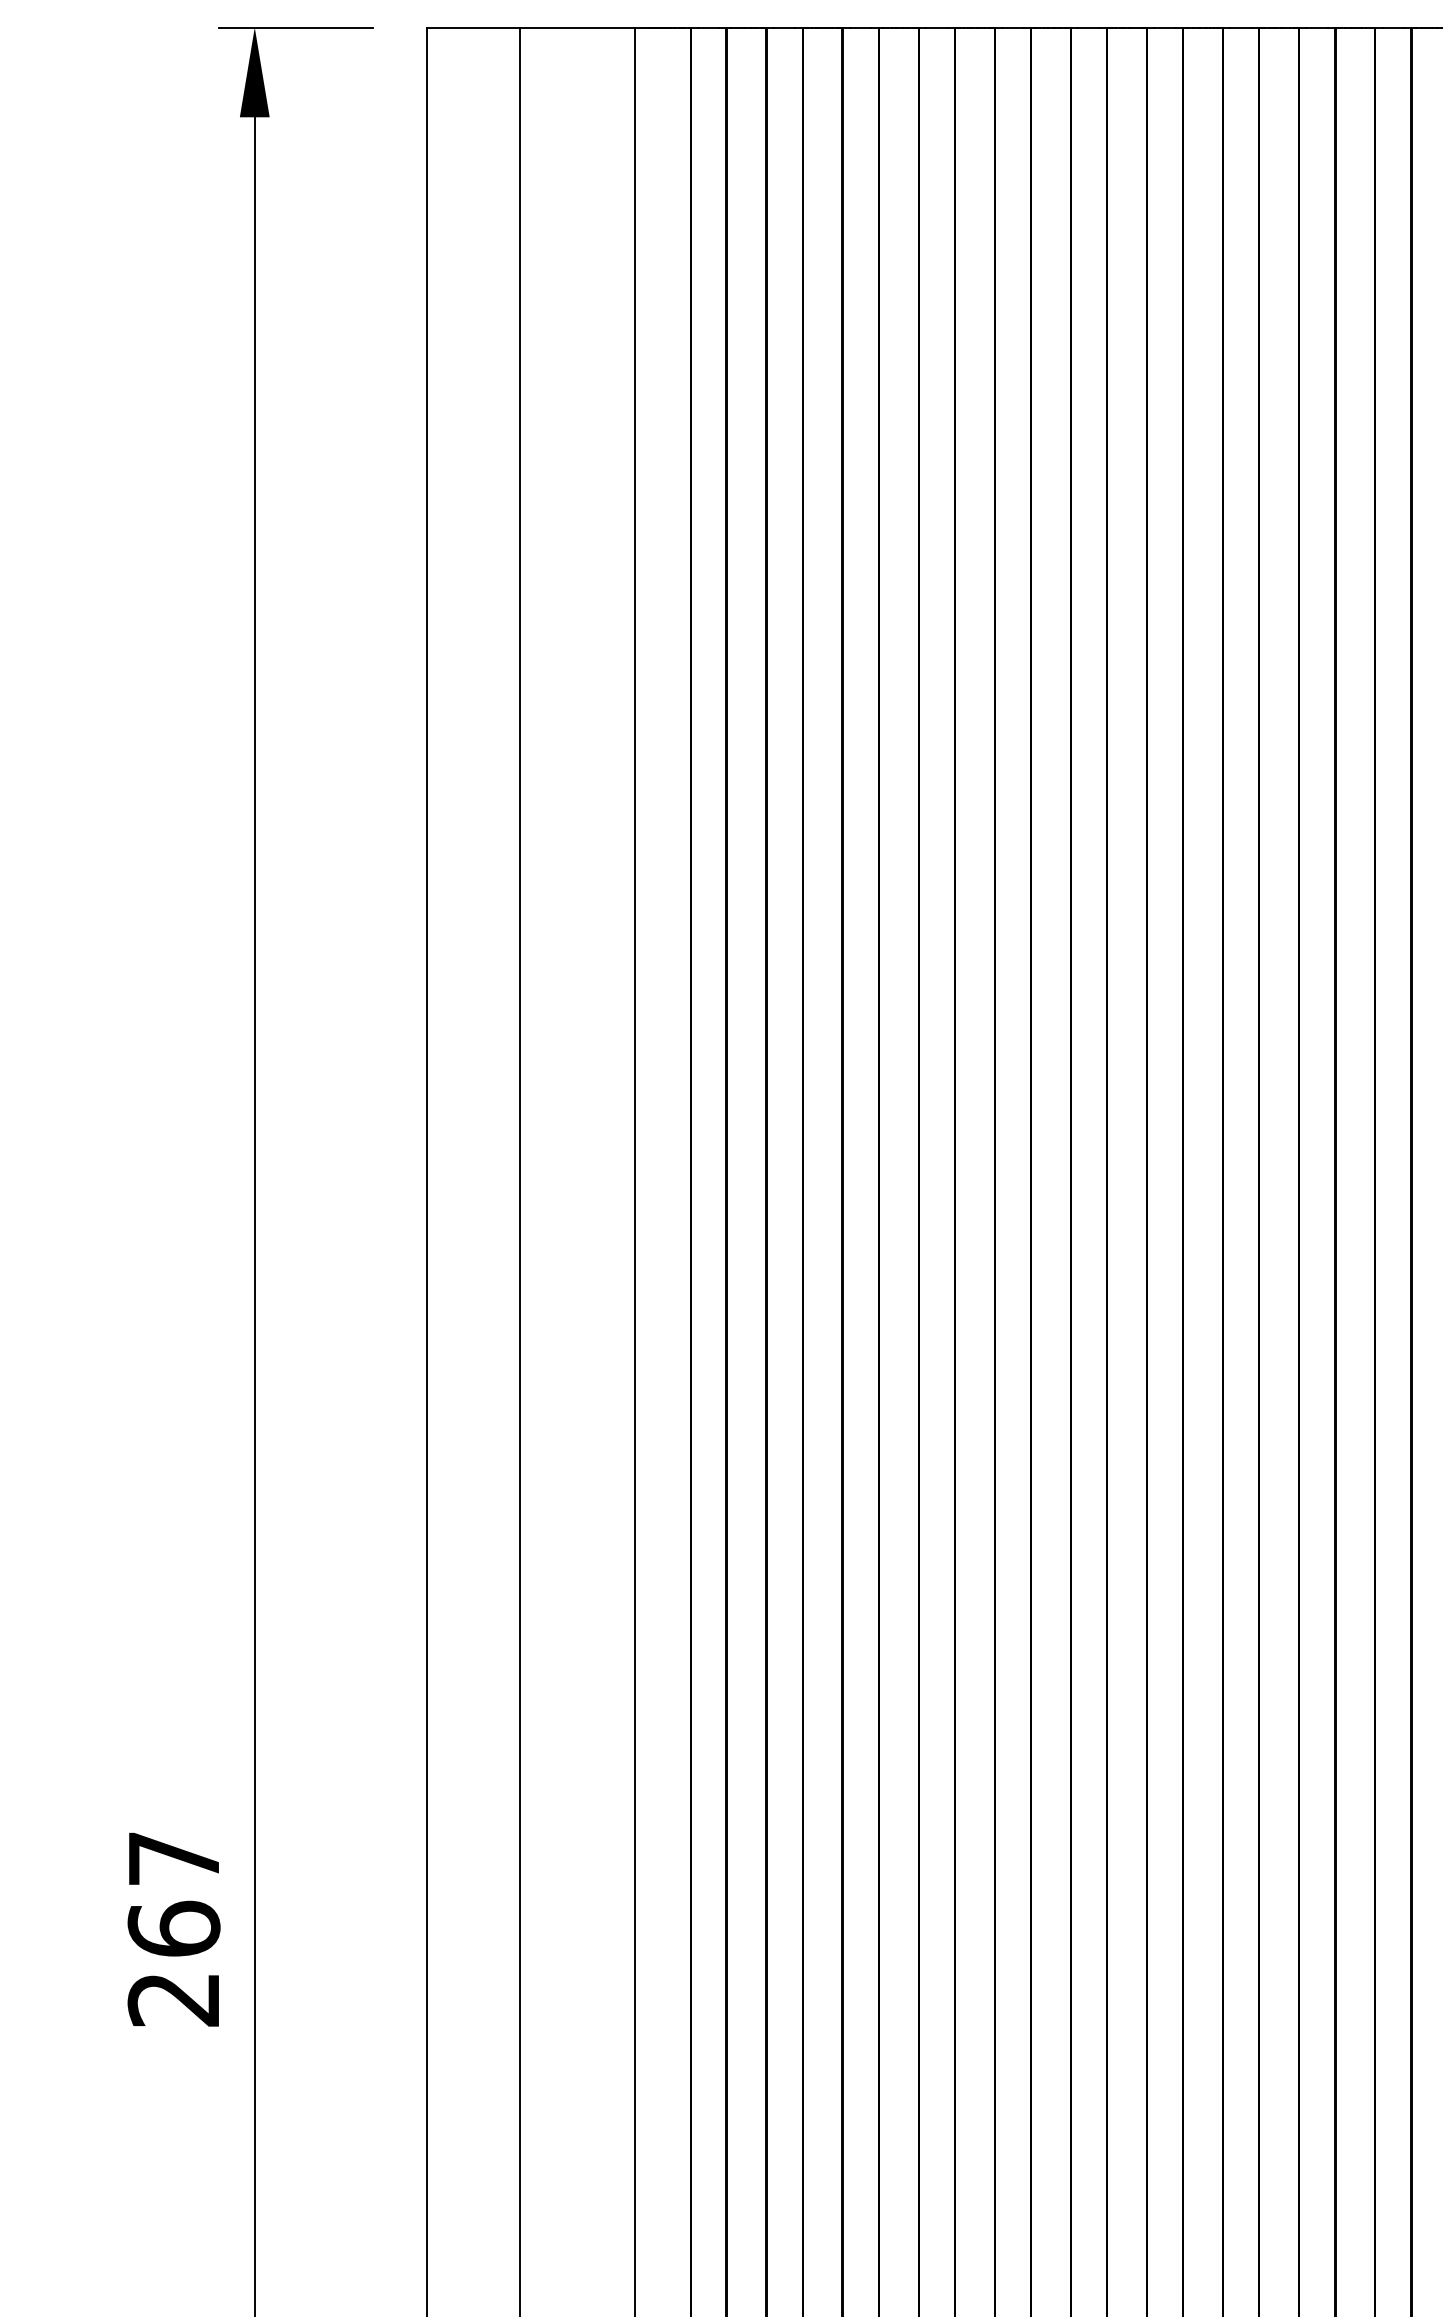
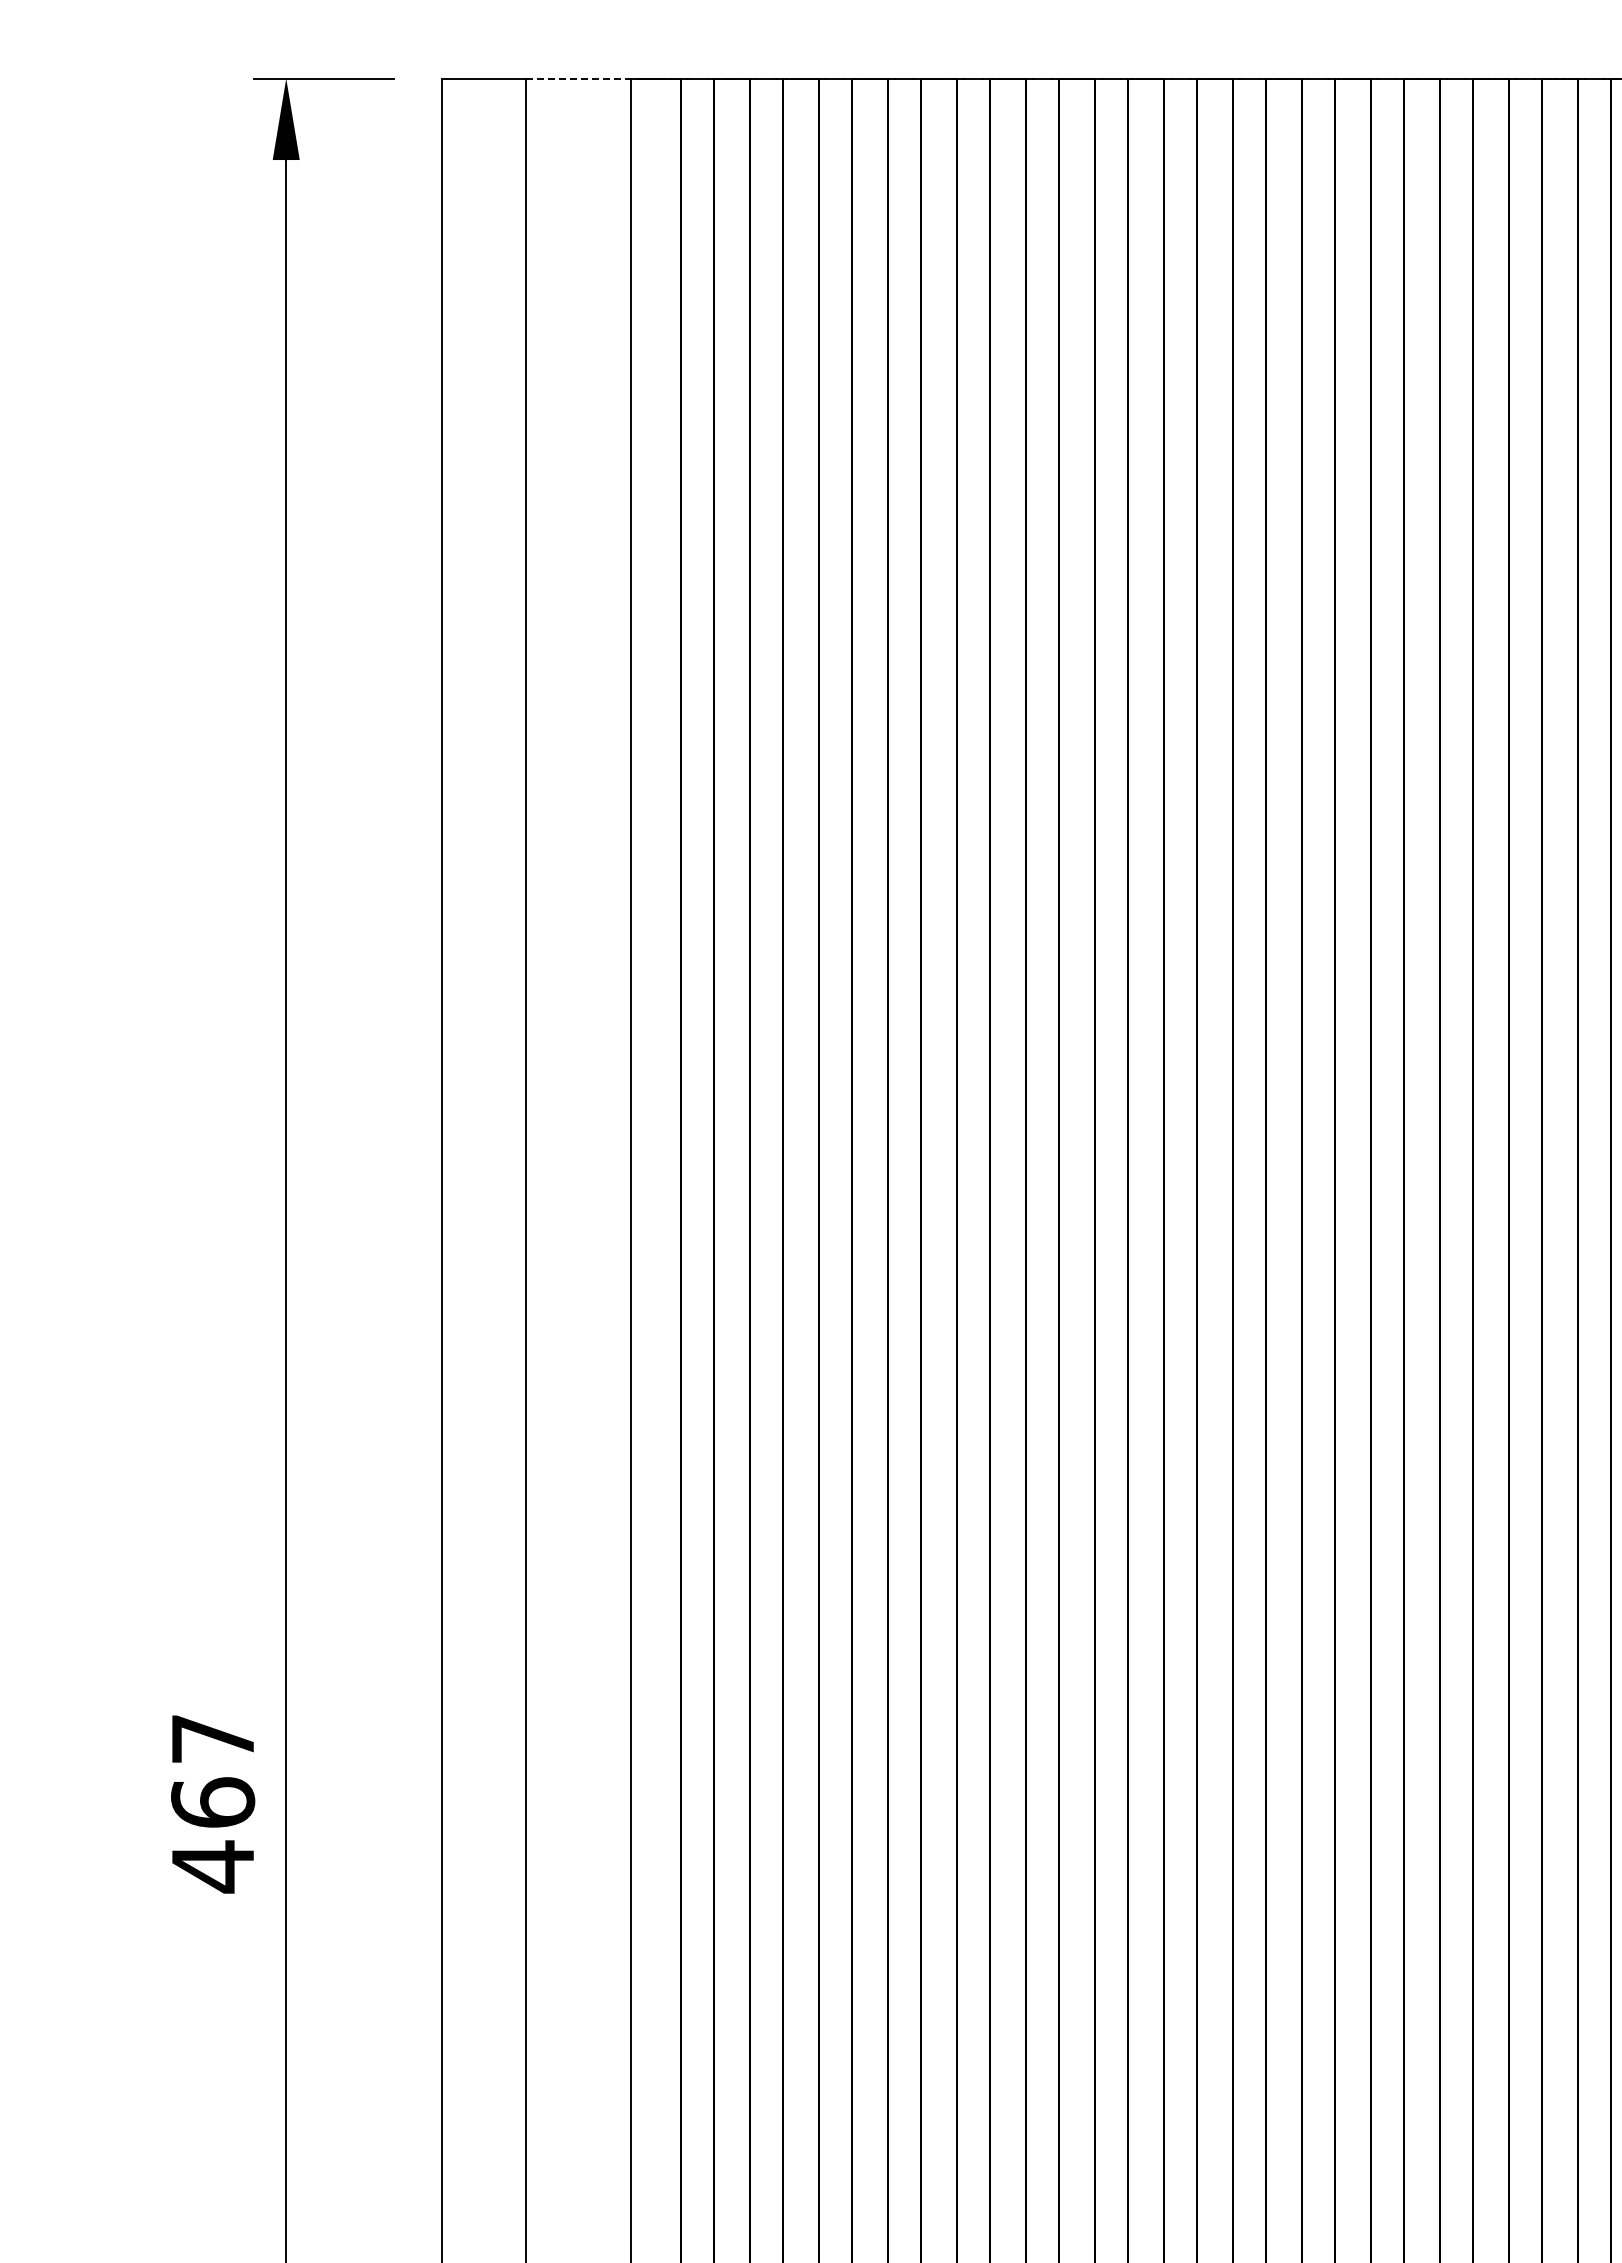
line: (578, 27) -> (579, 78), solid -> dashed
text: (173, 1999) -> (212, 1866), 267 -> 467

